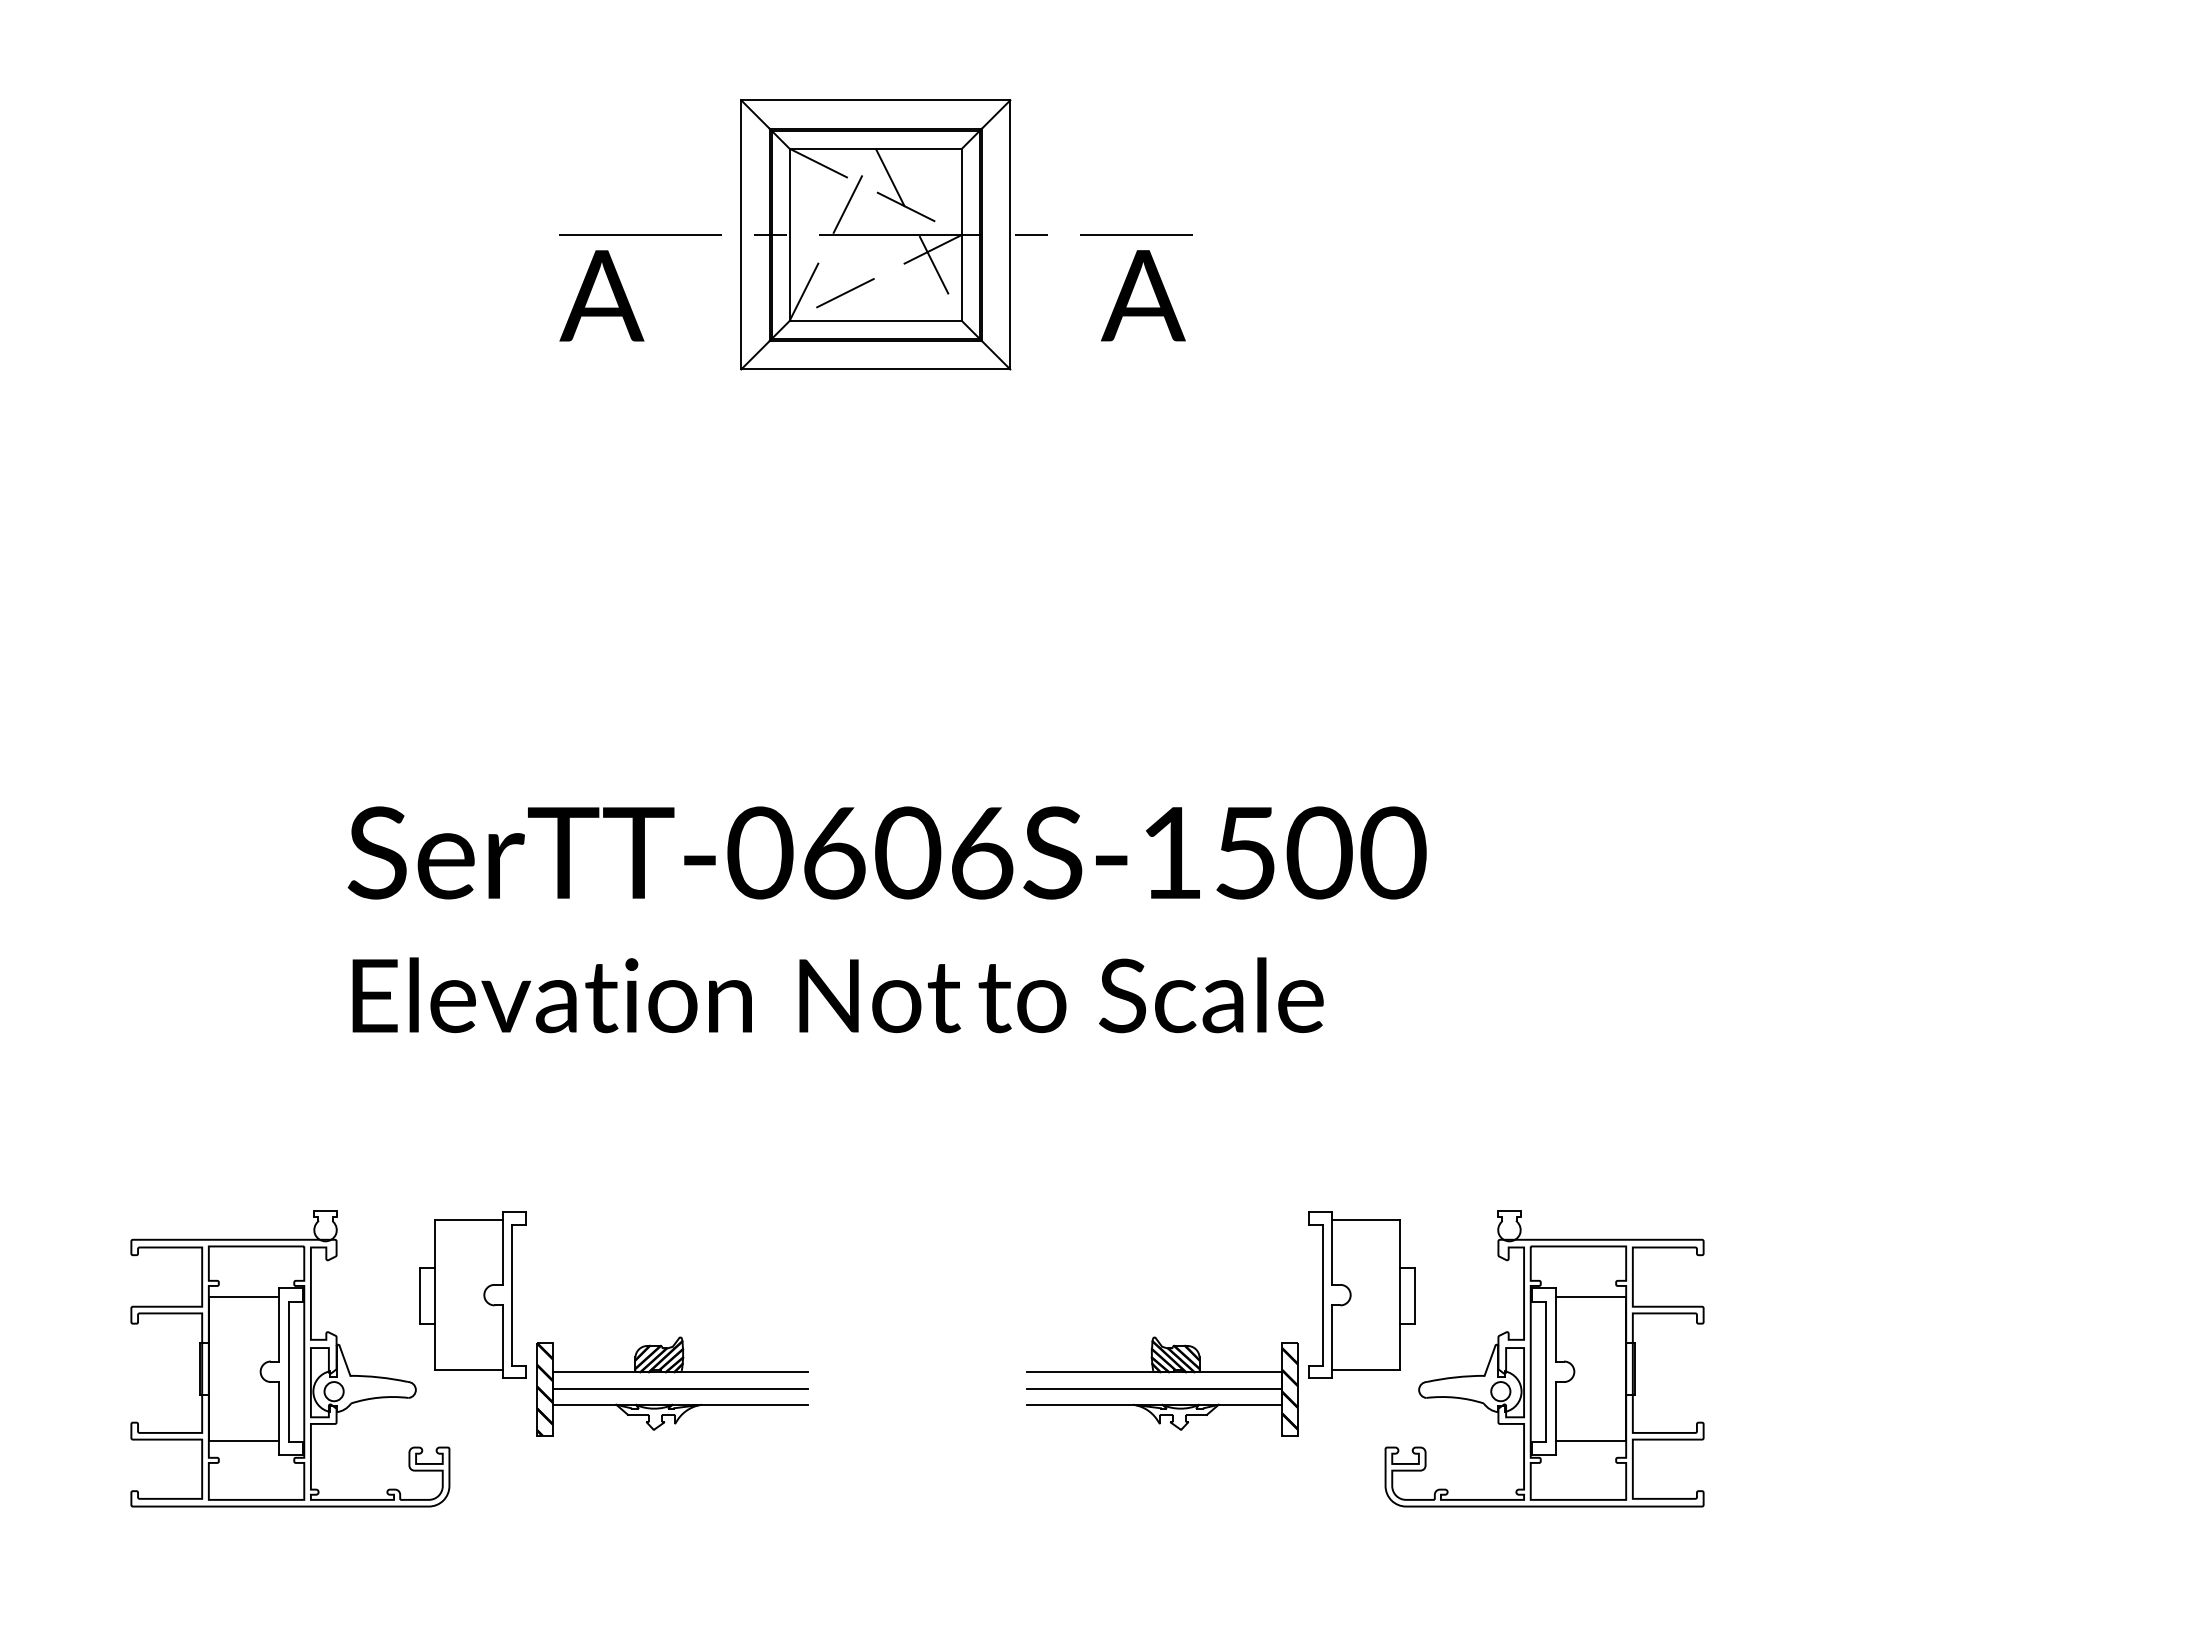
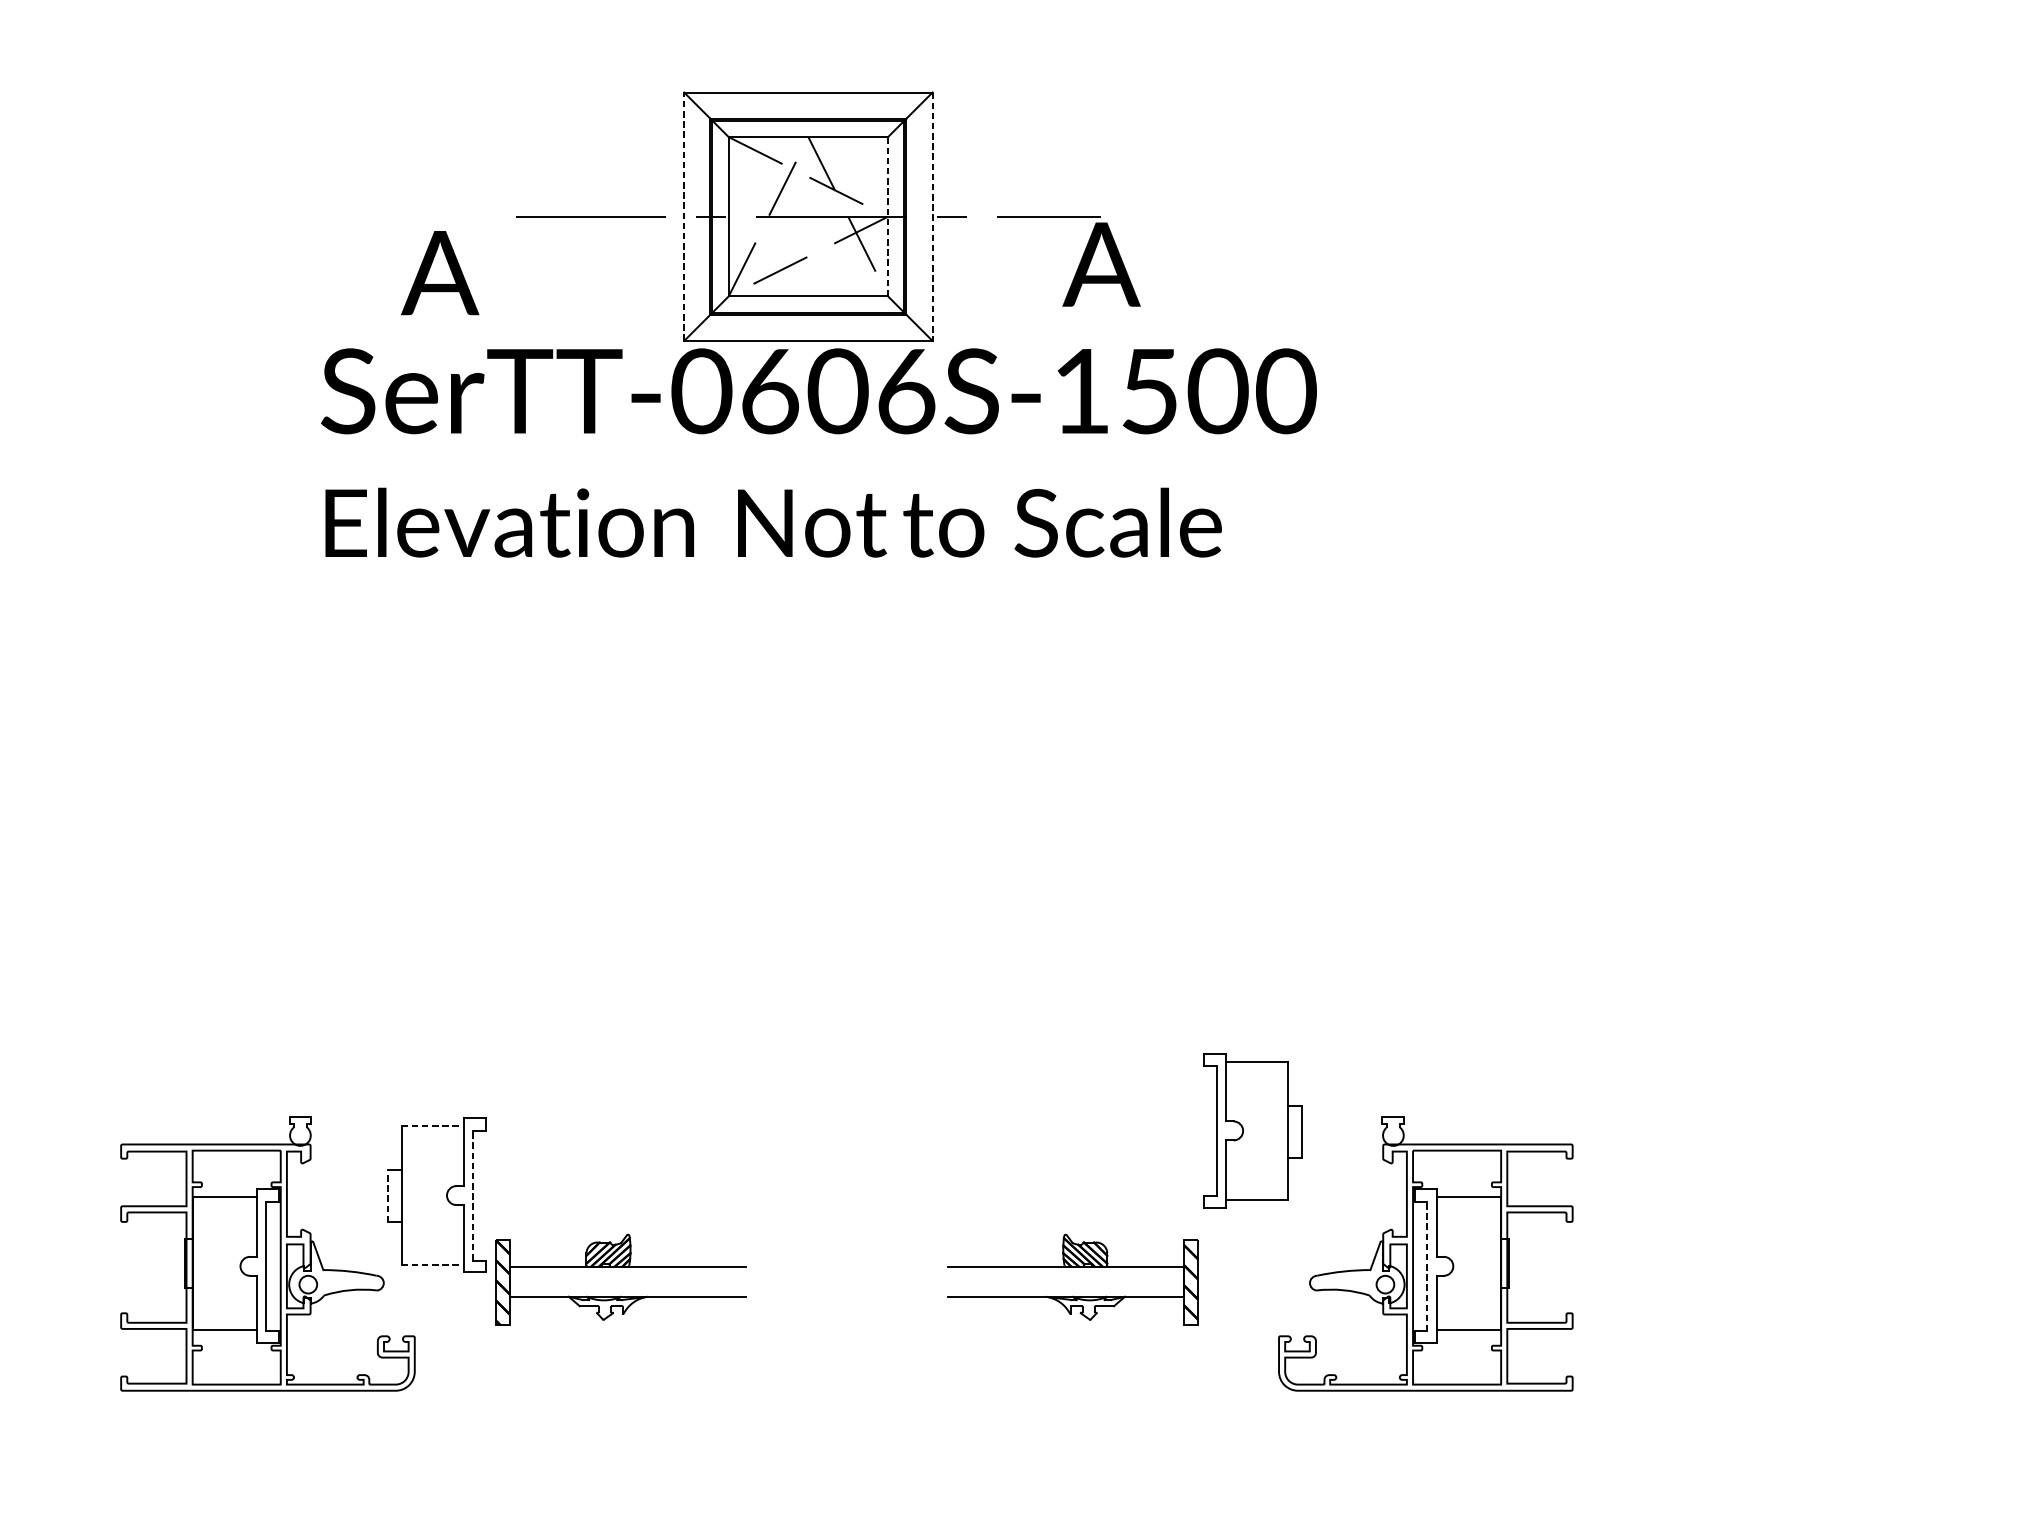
line: (741, 234) -> (684, 216), solid -> dashed
line: (962, 234) -> (888, 216), solid -> dashed
line: (1010, 234) -> (932, 216), solid -> dashed
text: (601, 295) -> (439, 272), moved
text: (1143, 295) -> (1101, 264), moved
text: (886, 919) -> (818, 452), moved
line: (468, 1220) -> (432, 1126), solid -> dashed
line: (512, 1294) -> (473, 1194), solid -> dashed
part: (1361, 1294) -> (1253, 1130), moved
line: (420, 1295) -> (388, 1195), solid -> dashed
line: (468, 1369) -> (432, 1264), solid -> dashed
line: (1546, 1371) -> (1427, 1266), solid -> dashed
line: (680, 1388) -> (628, 1281), removed
line: (1154, 1388) -> (1065, 1281), removed

